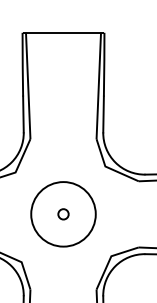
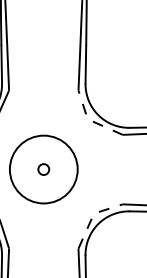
line: (108, 167) -> (91, 120), solid -> dashed
line: (110, 258) -> (93, 215), solid -> dashed

